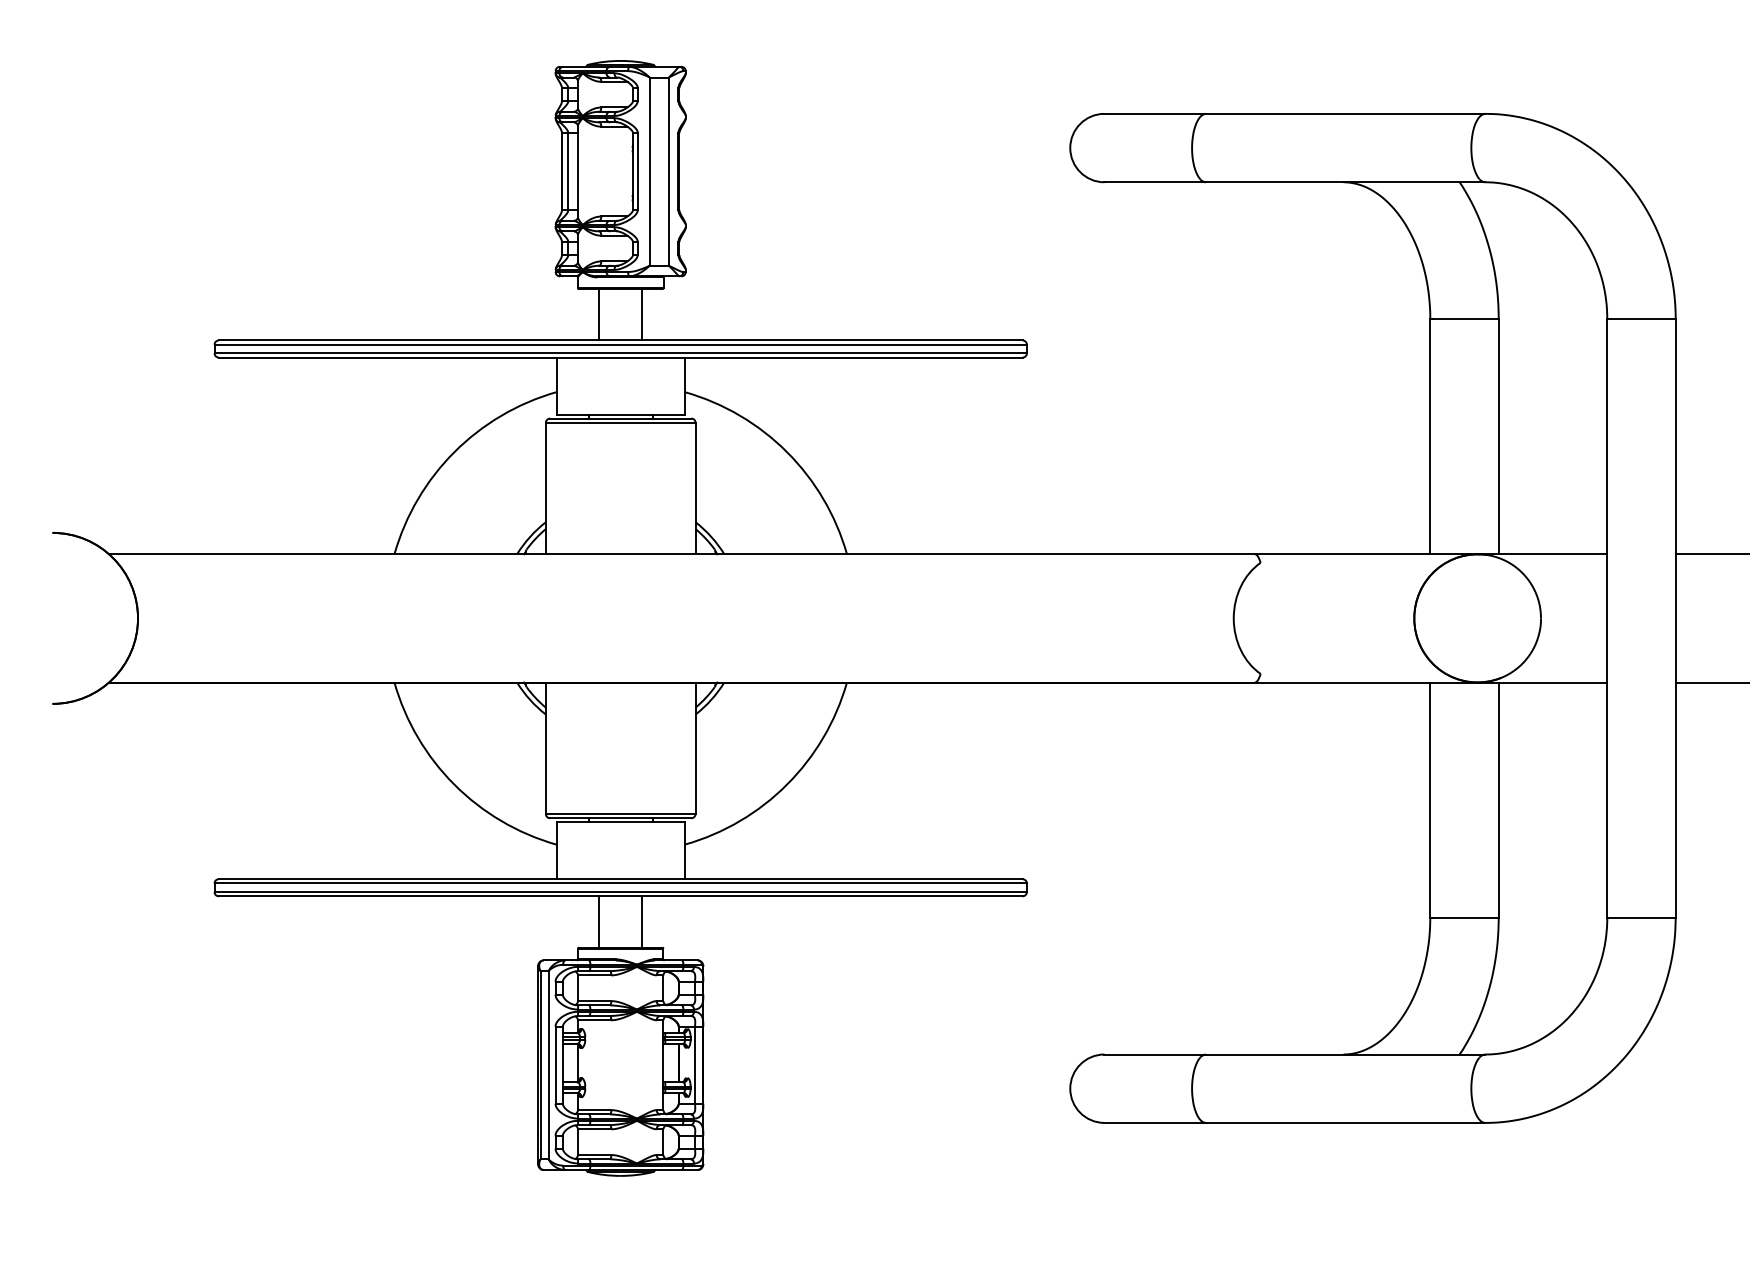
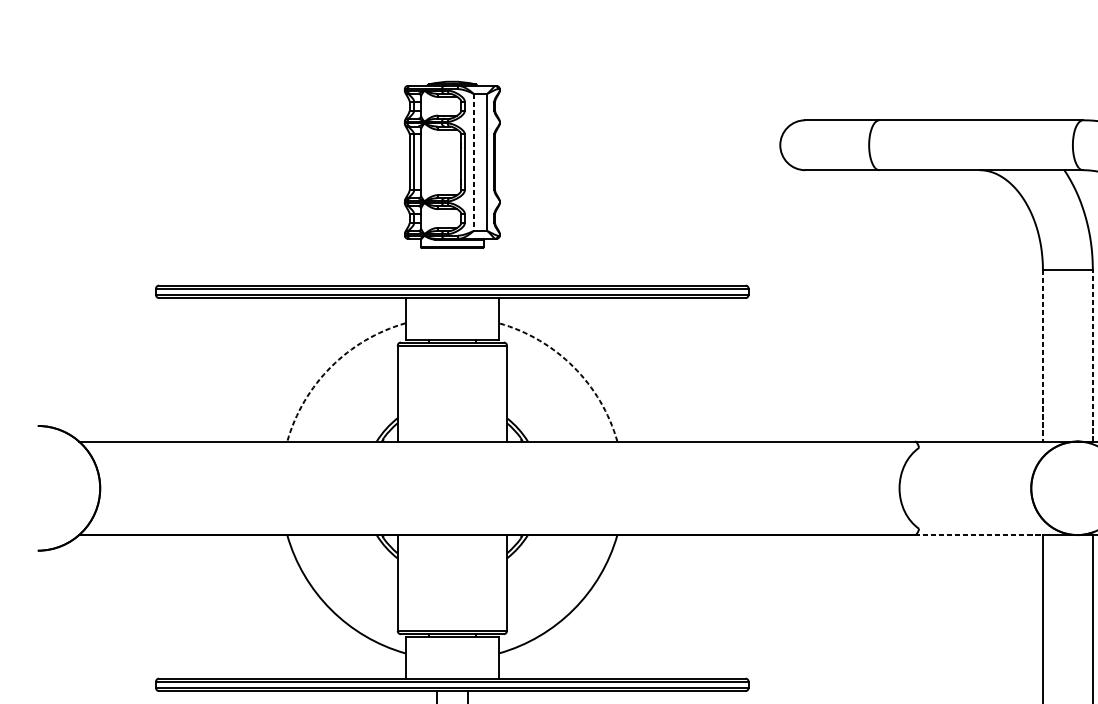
line: (649, 172) -> (473, 163), solid -> dashed
line: (599, 314) -> (436, 266), removed
line: (642, 314) -> (468, 266), removed
line: (1430, 436) -> (1043, 355), solid -> dashed
line: (1498, 436) -> (1092, 355), solid -> dashed
arc: (454, 452) -> (331, 367), solid -> dashed
arc: (787, 452) -> (574, 367), solid -> dashed
line: (1342, 682) -> (978, 535), solid -> dashed

